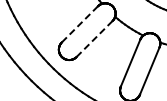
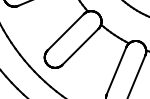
line: (80, 24) -> (66, 32), dashed -> solid
line: (94, 39) -> (80, 47), dashed -> solid

